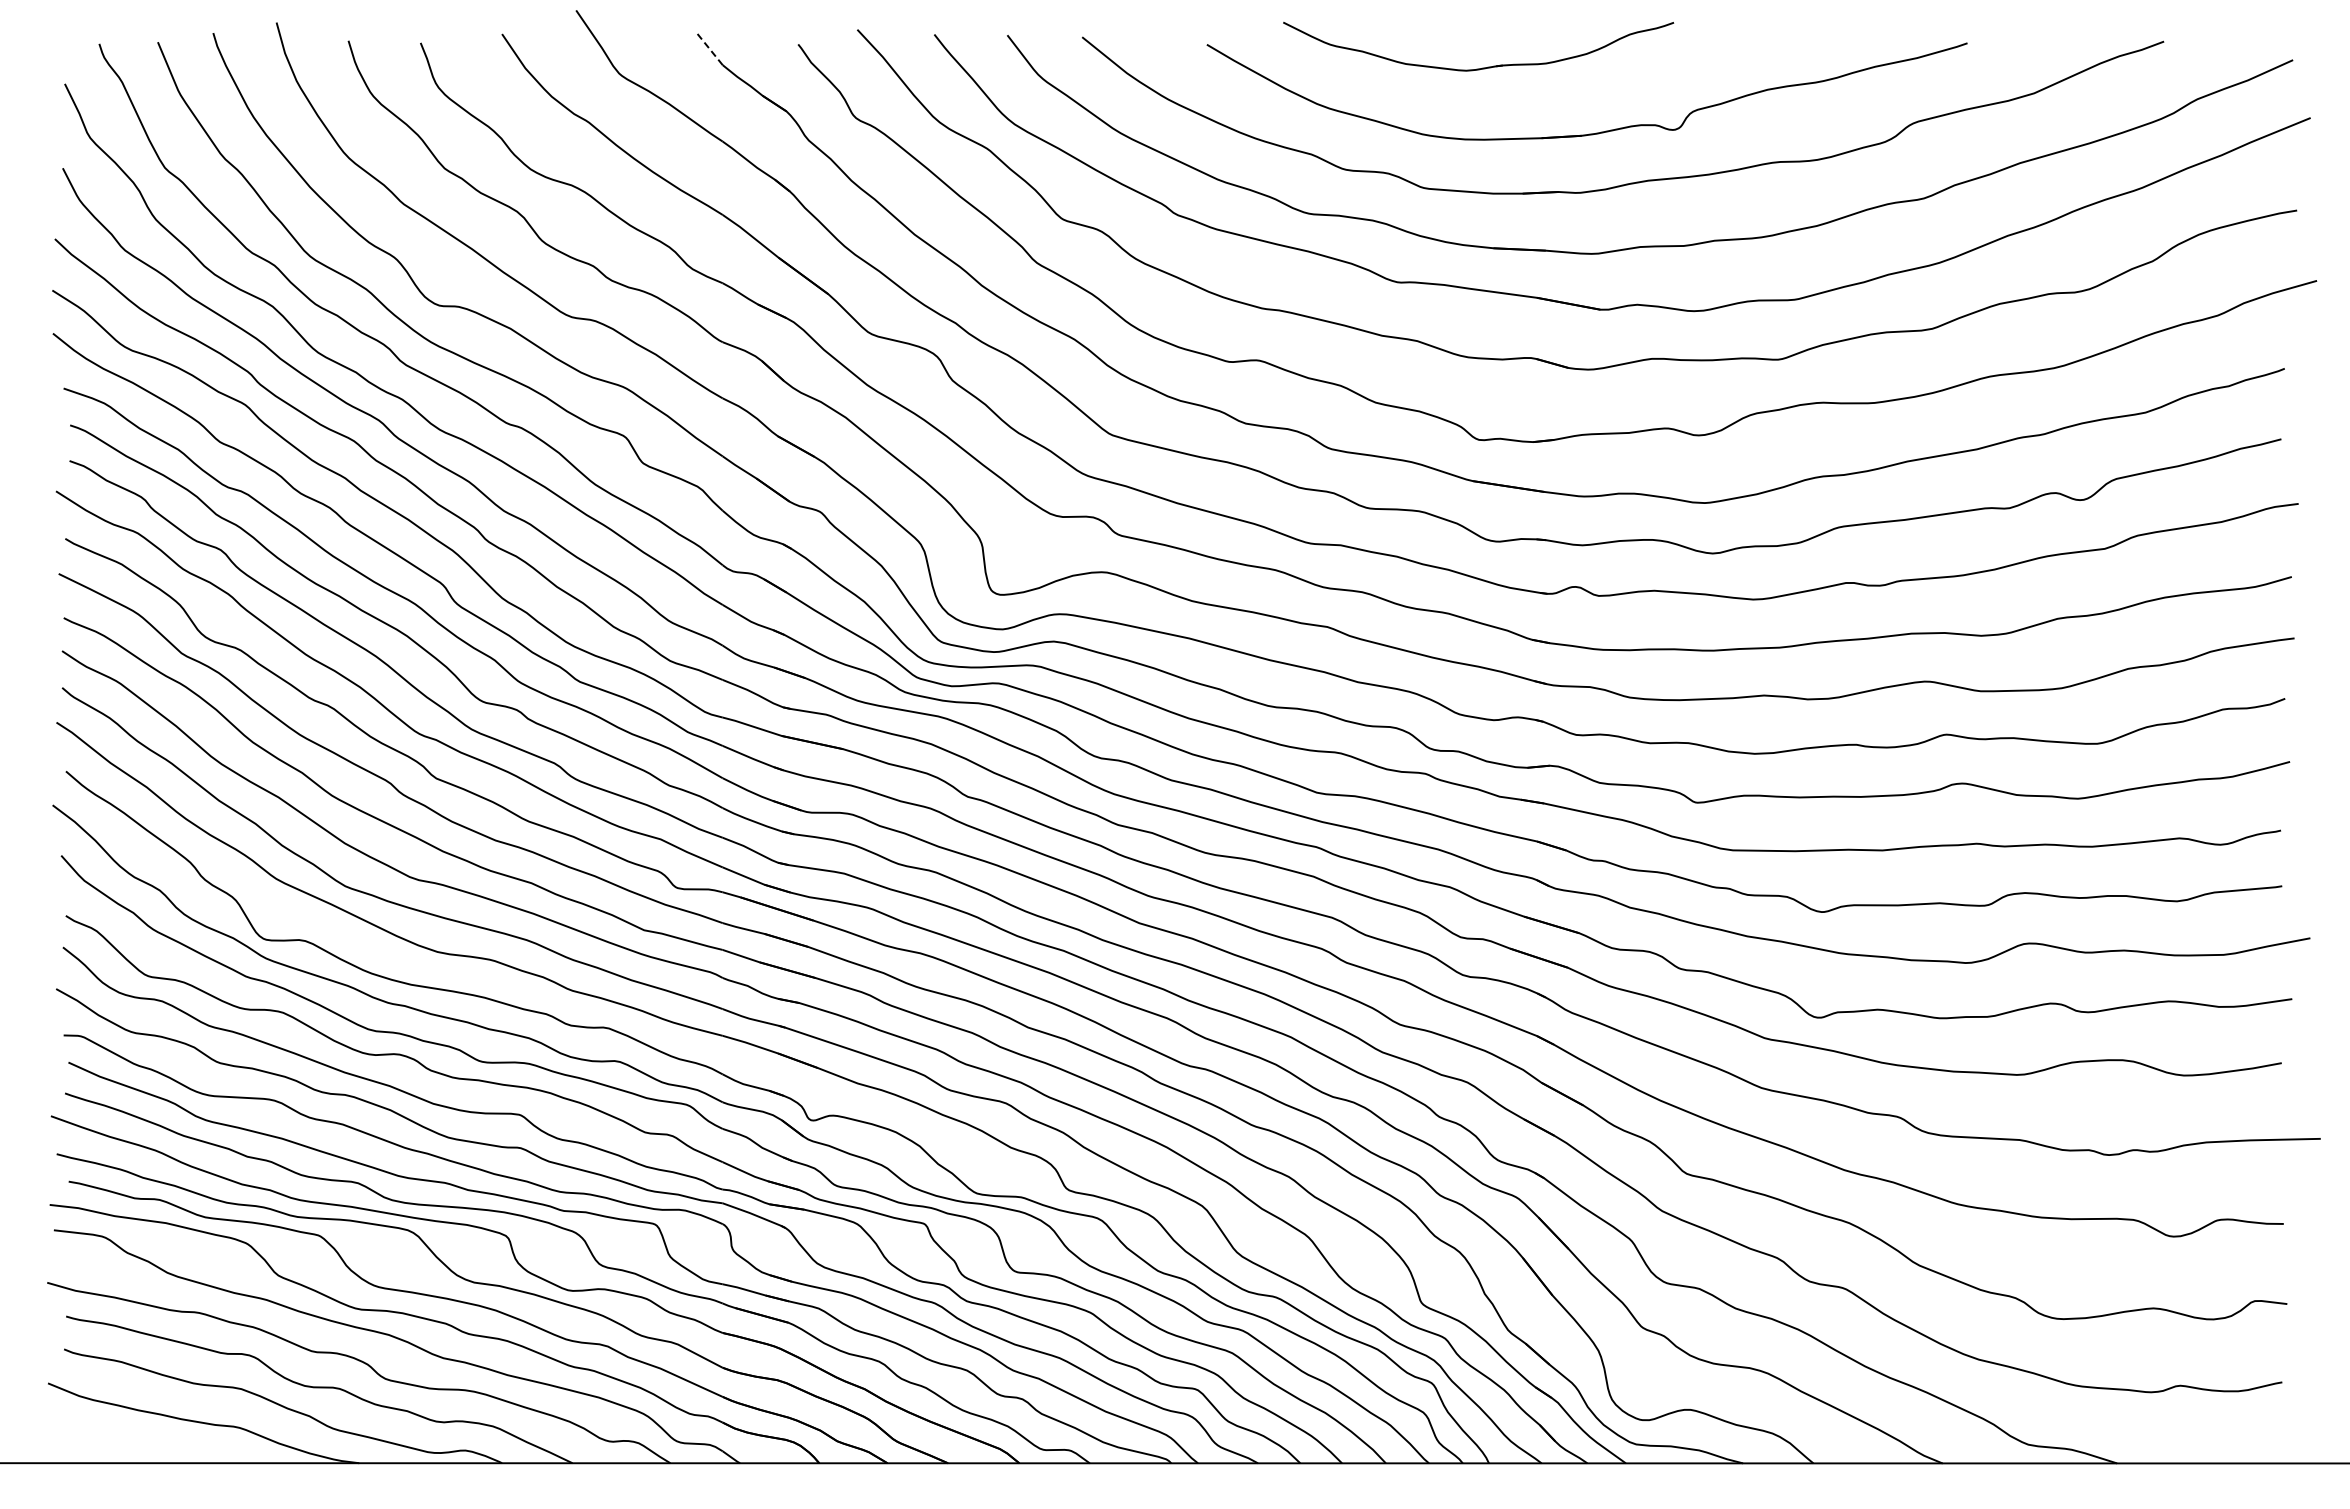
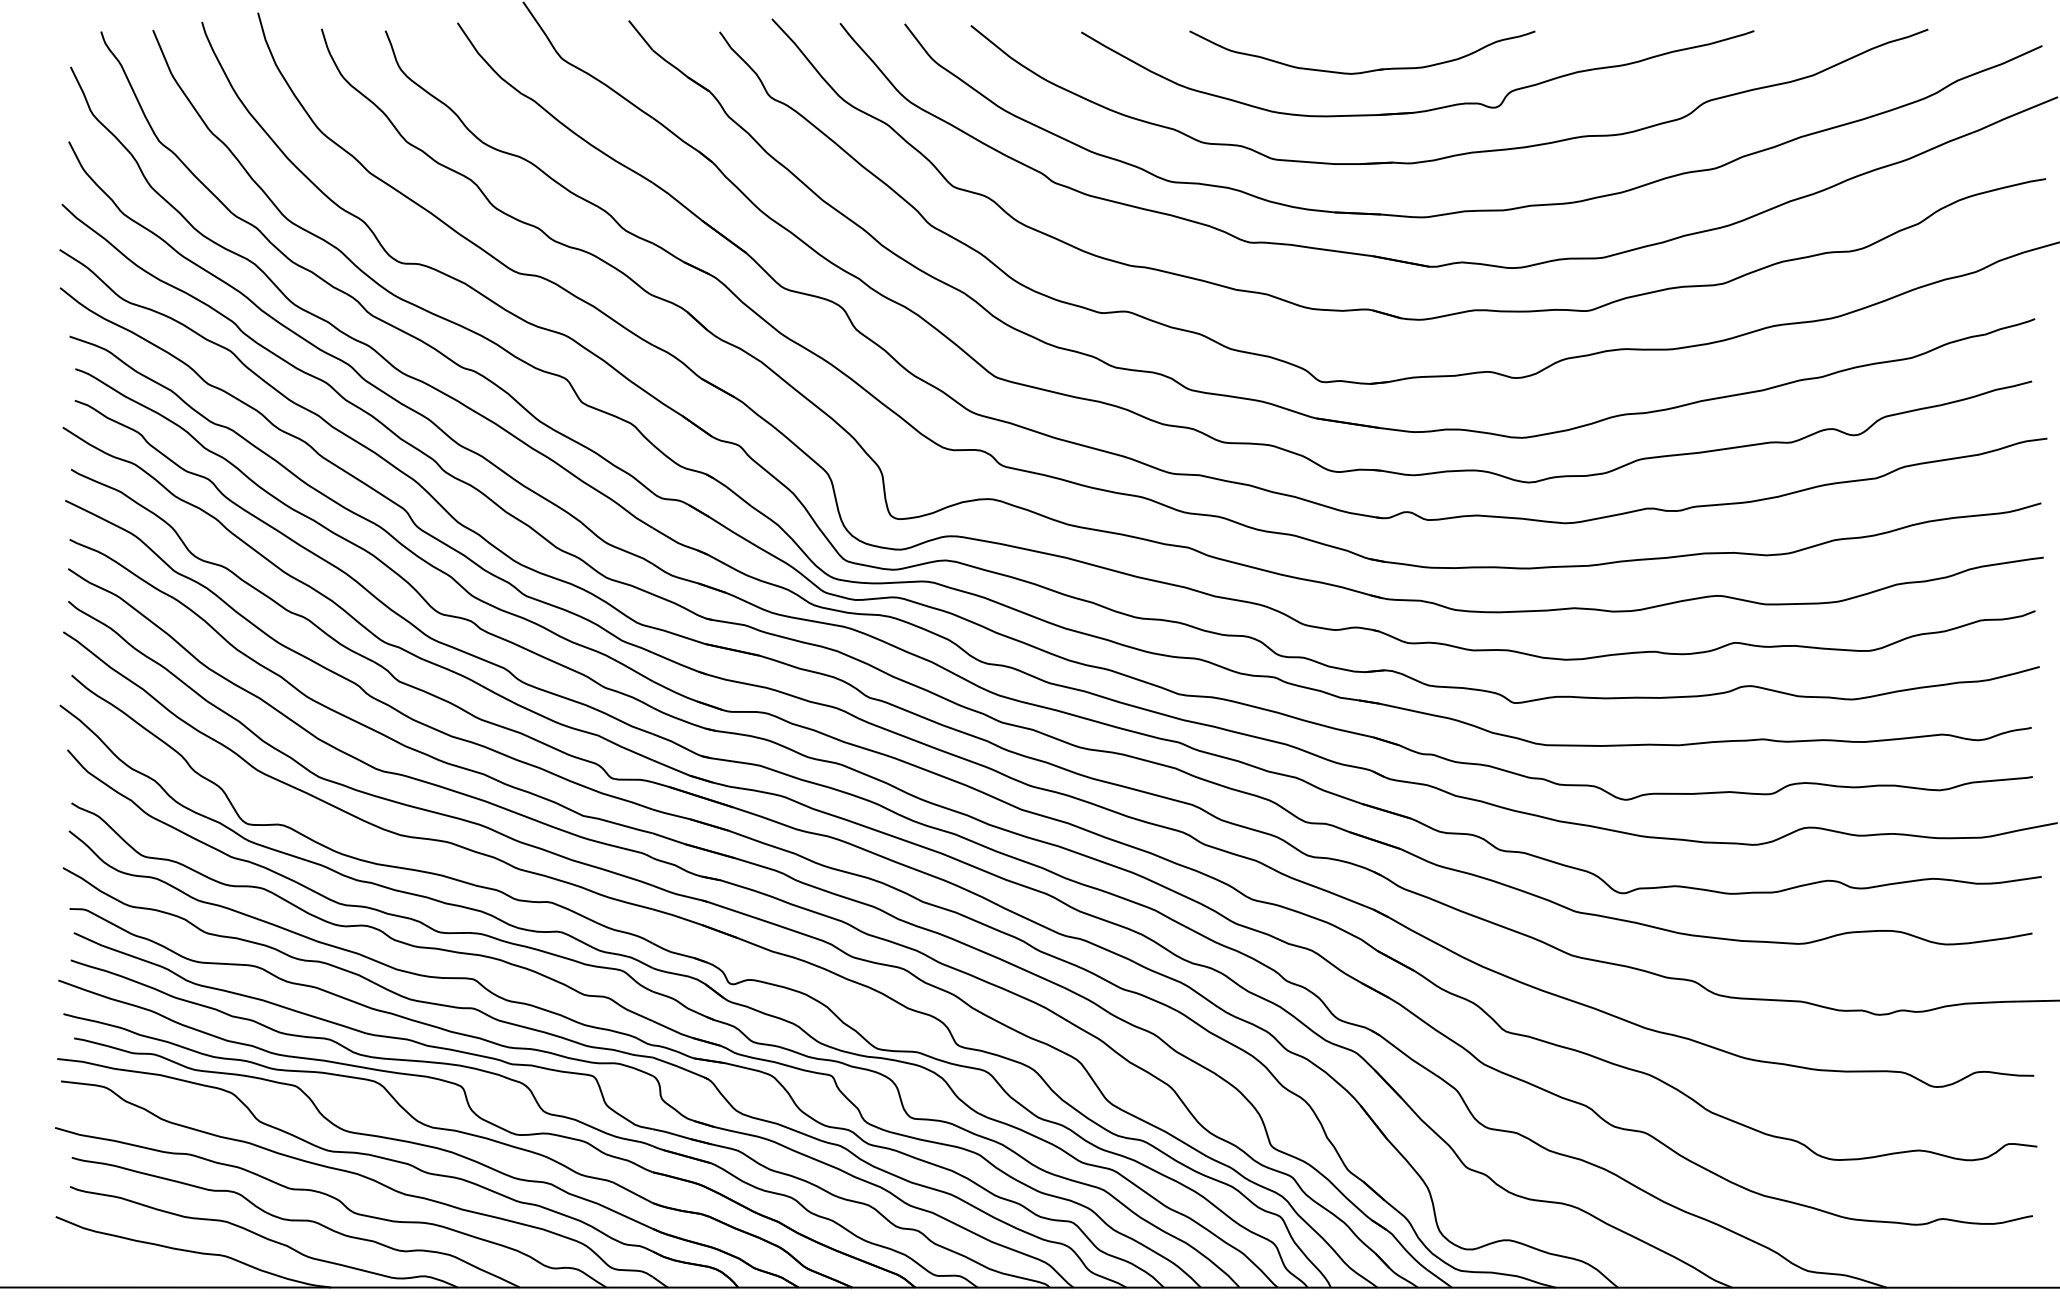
line: (709, 48) -> (641, 35), dashed -> solid
part: (1482, 67) -> (1365, 71), moved

